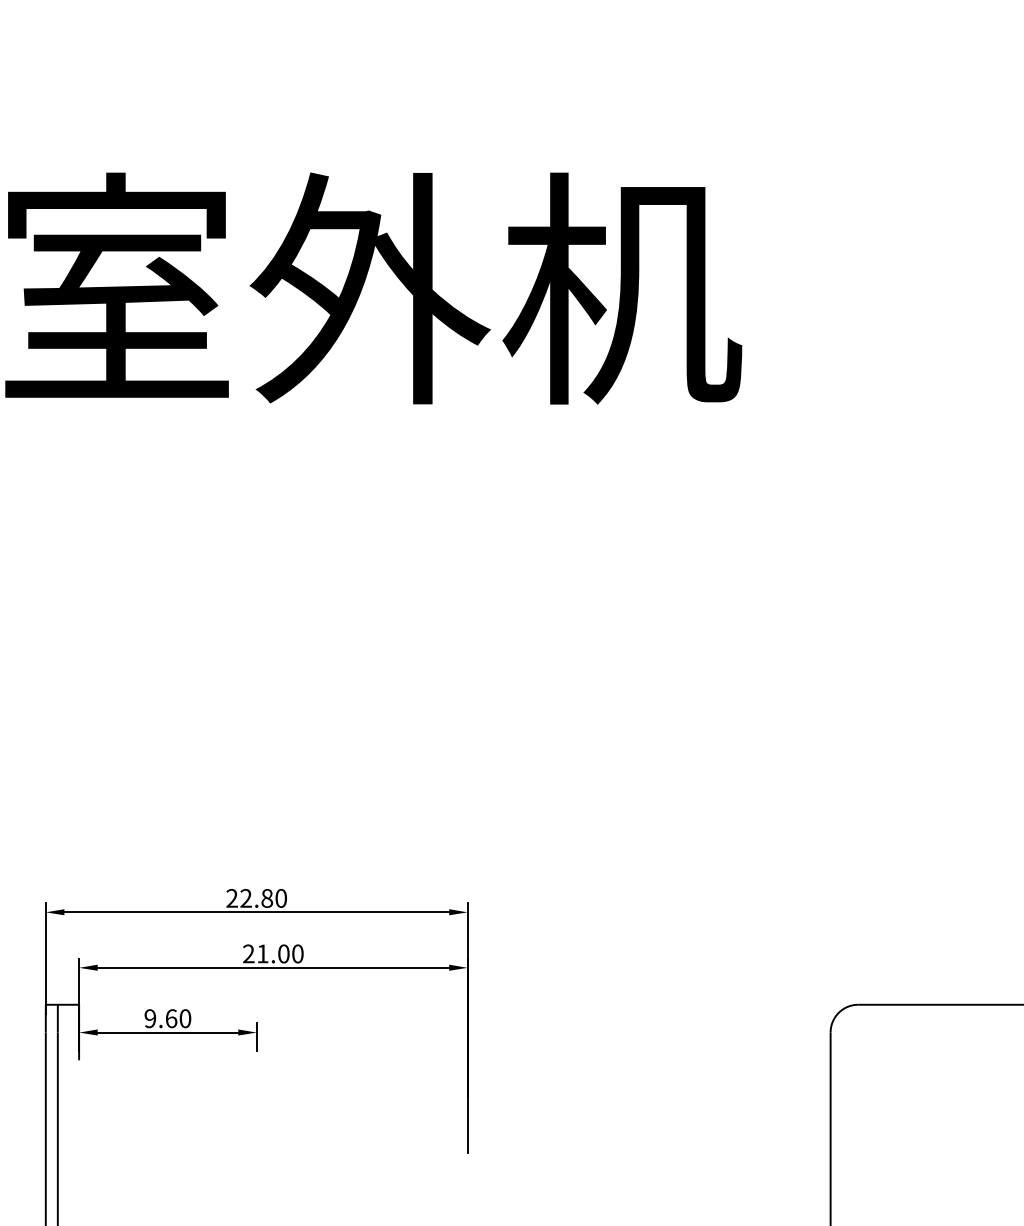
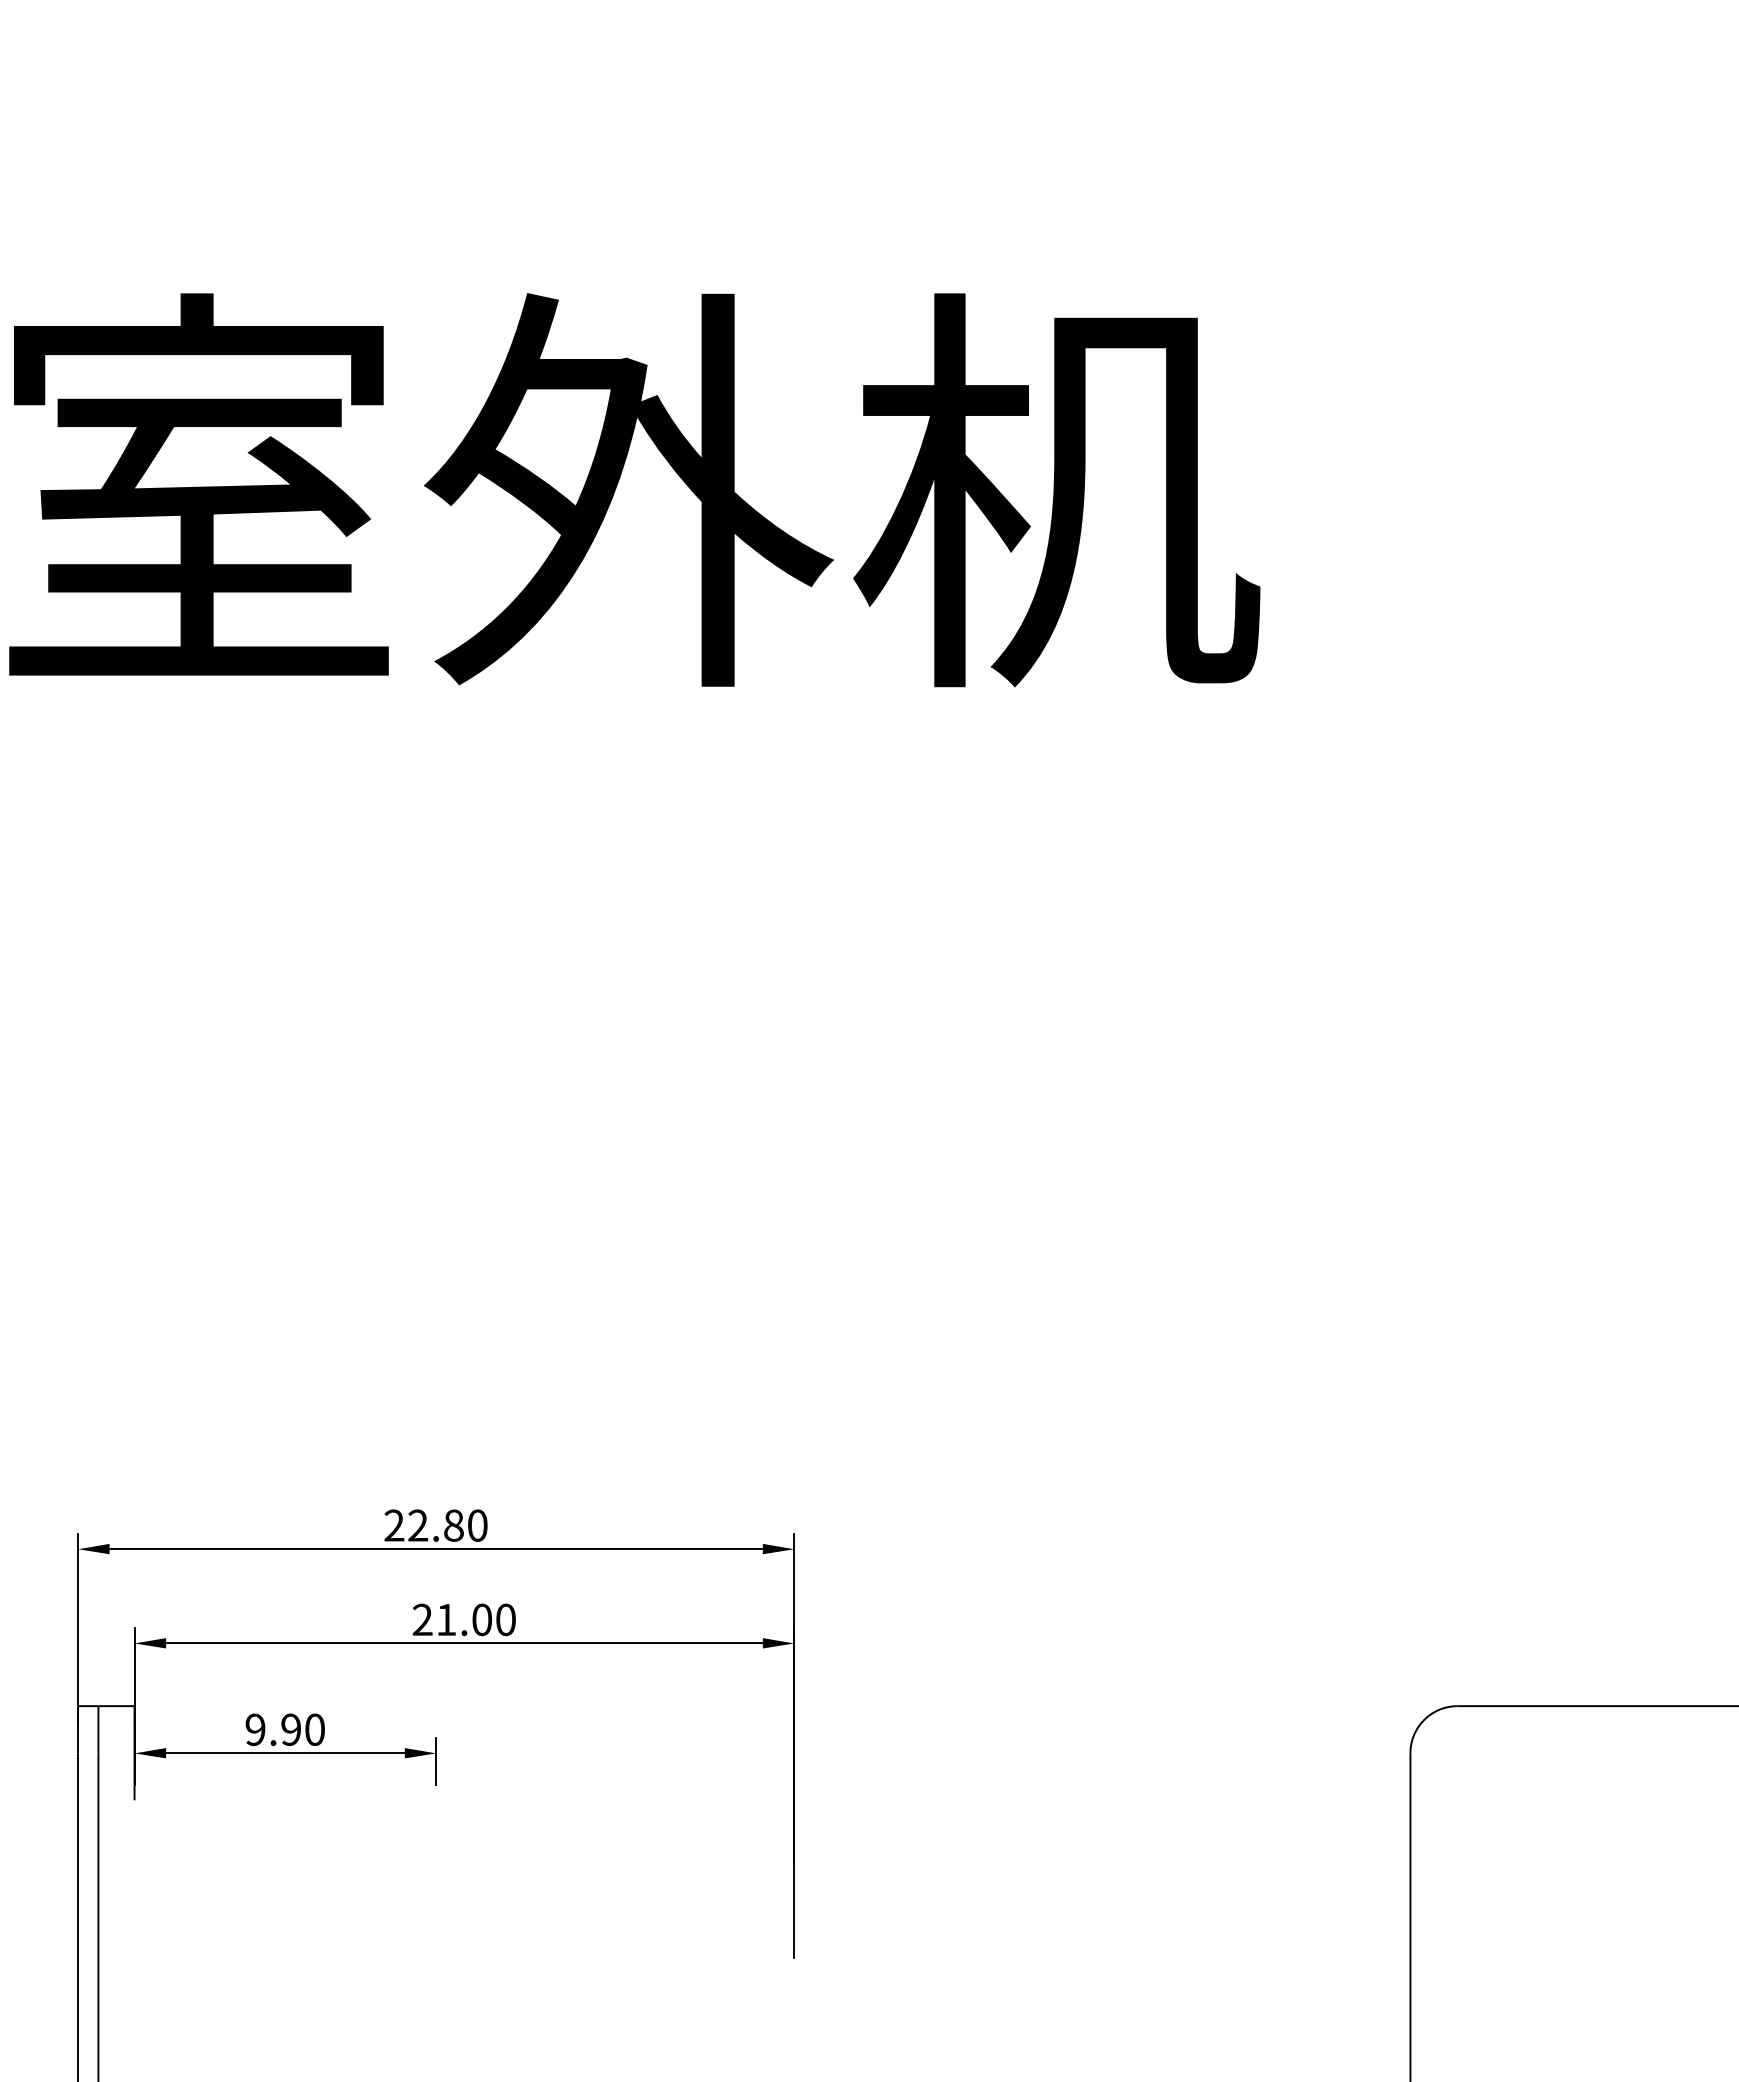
text: (171, 1018) -> (291, 1729), 9.60 -> 9.90

